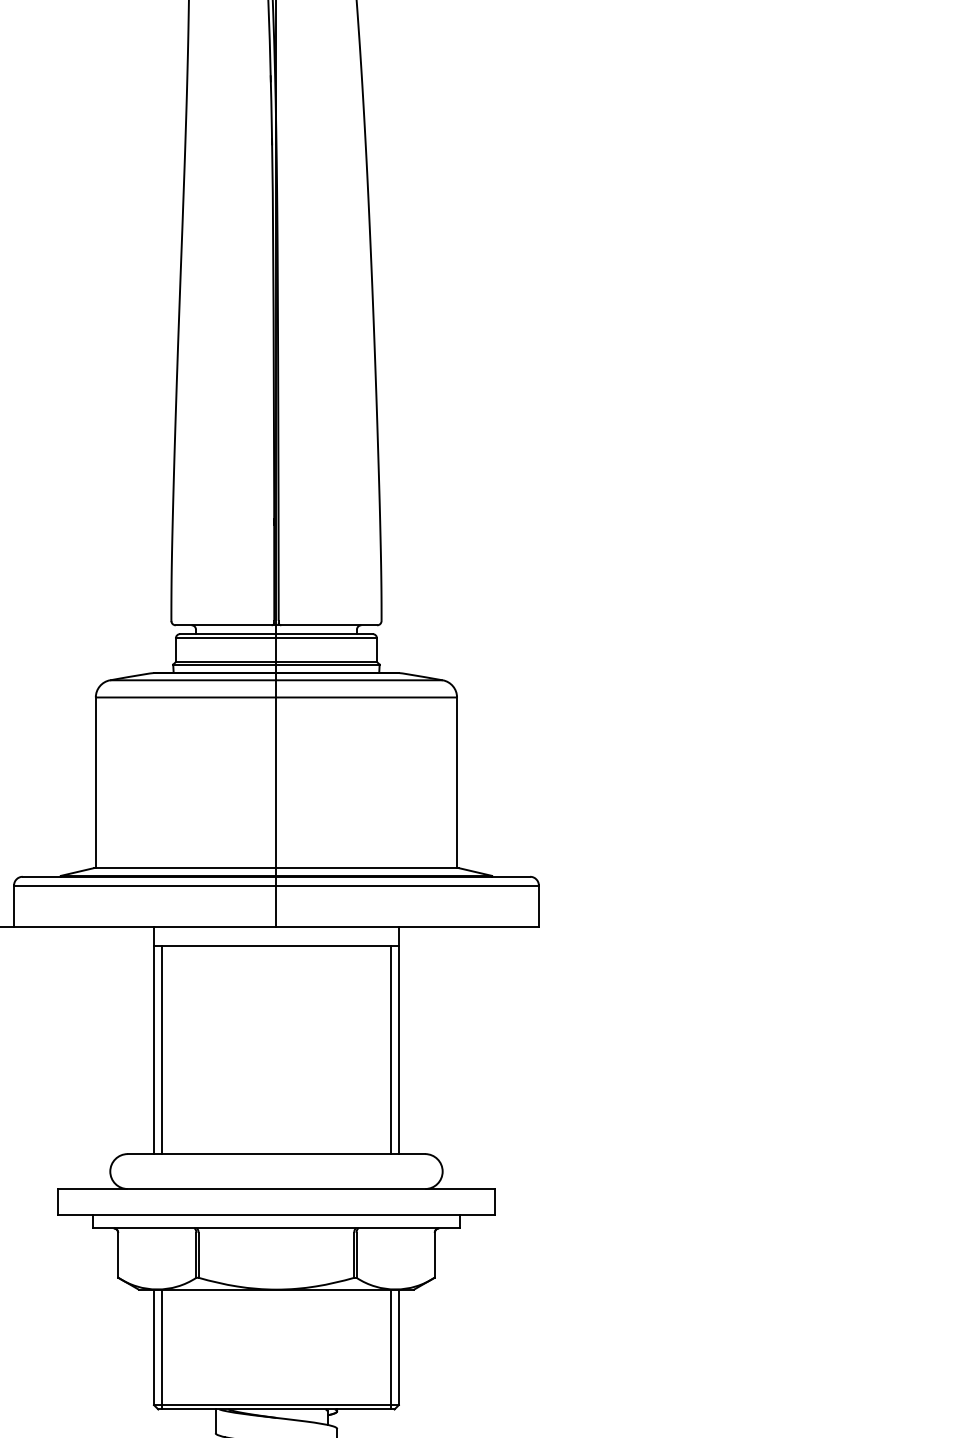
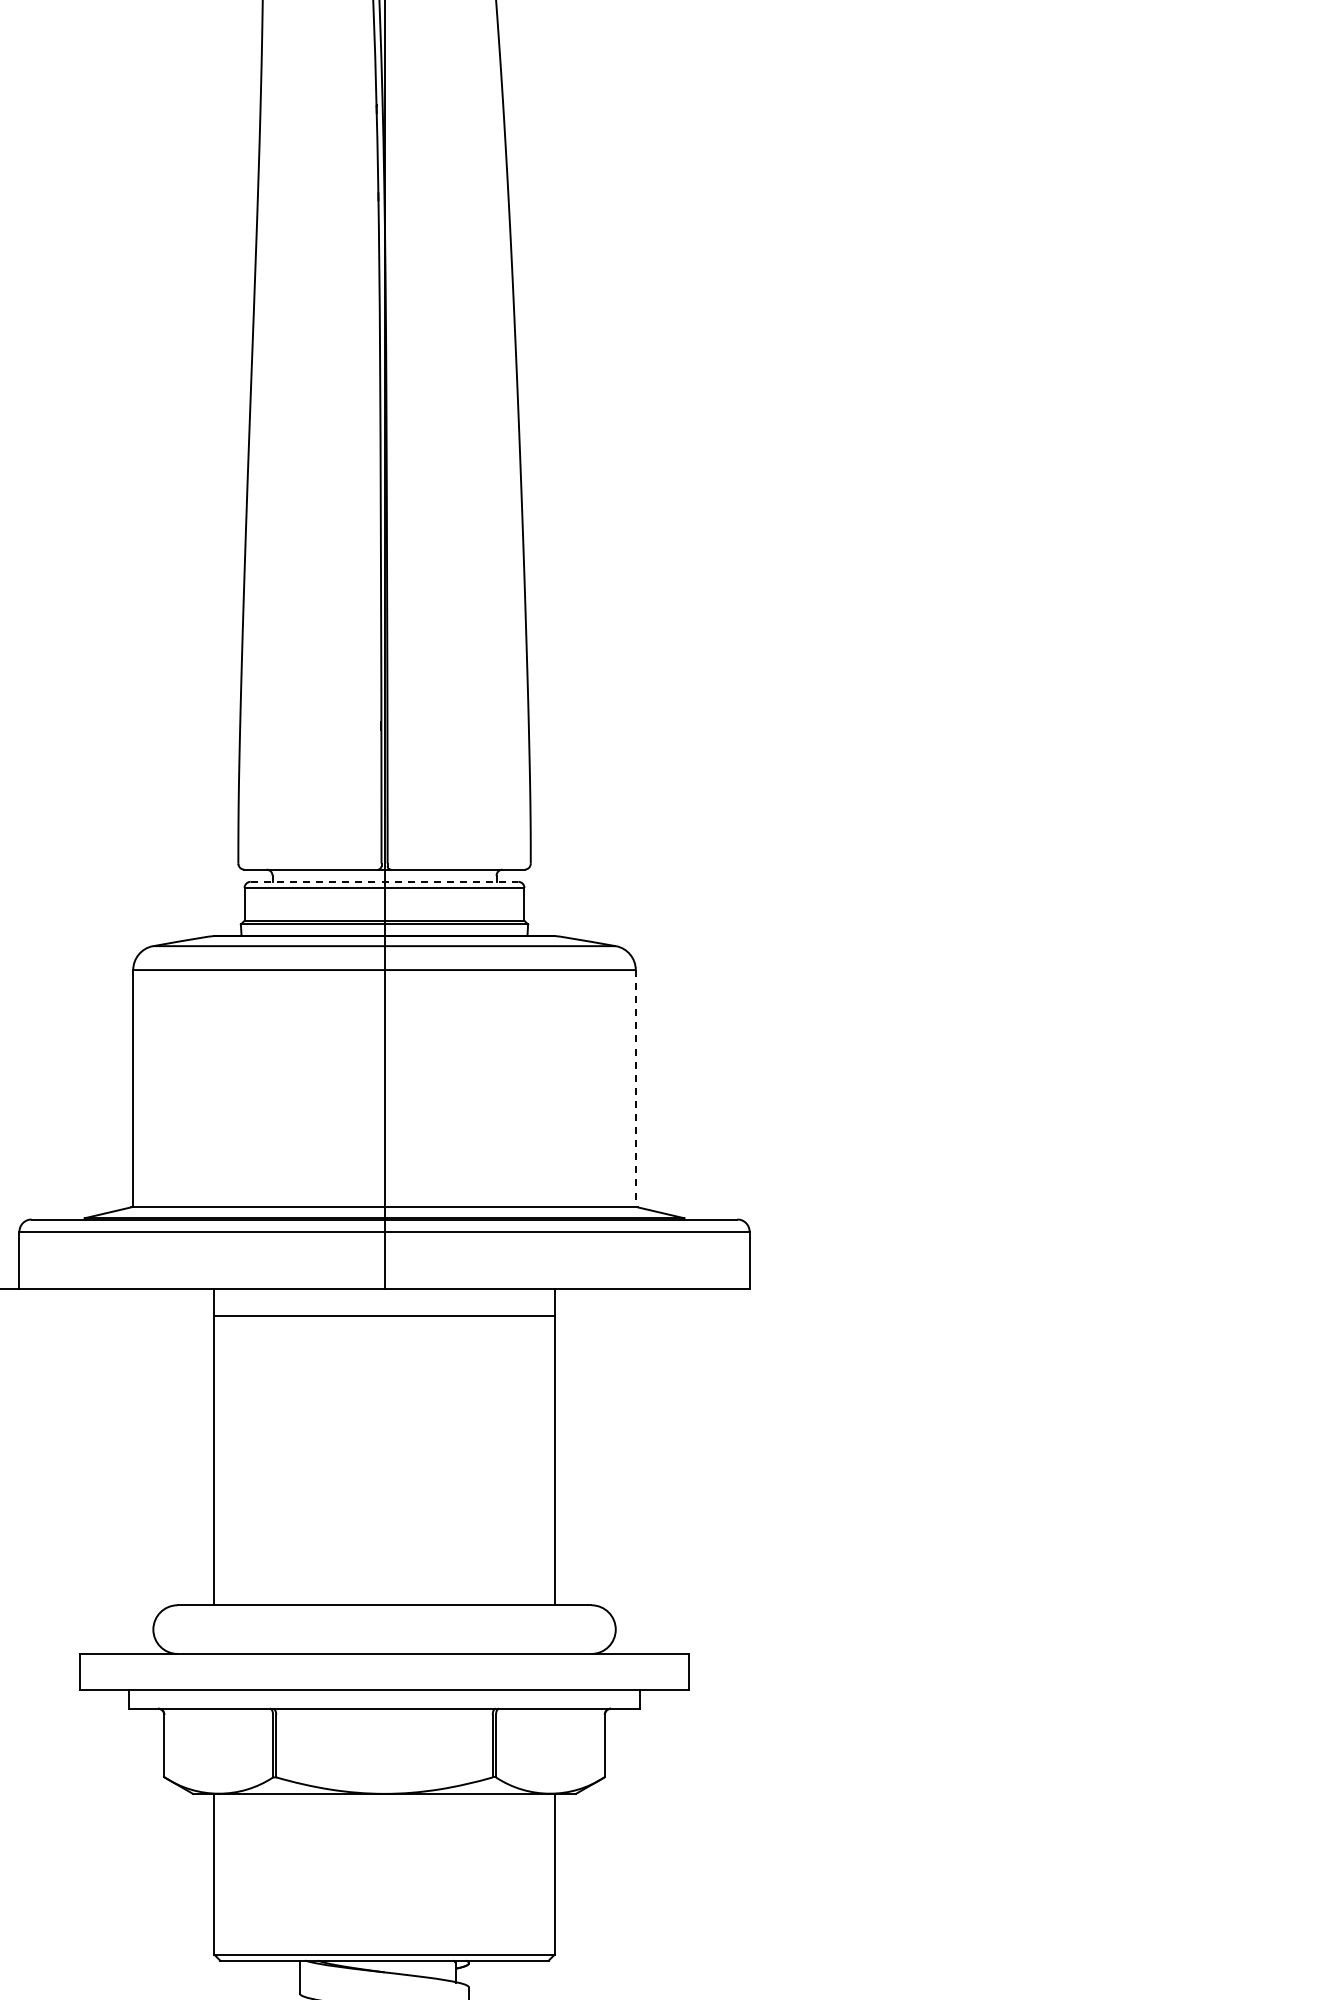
line: (276, 633) -> (384, 881), solid -> dashed
line: (456, 782) -> (635, 1088), solid -> dashed
line: (162, 1050) -> (225, 1460), removed
line: (390, 1050) -> (543, 1460), removed
line: (162, 1349) -> (225, 1876), removed
line: (390, 1349) -> (543, 1876), removed

